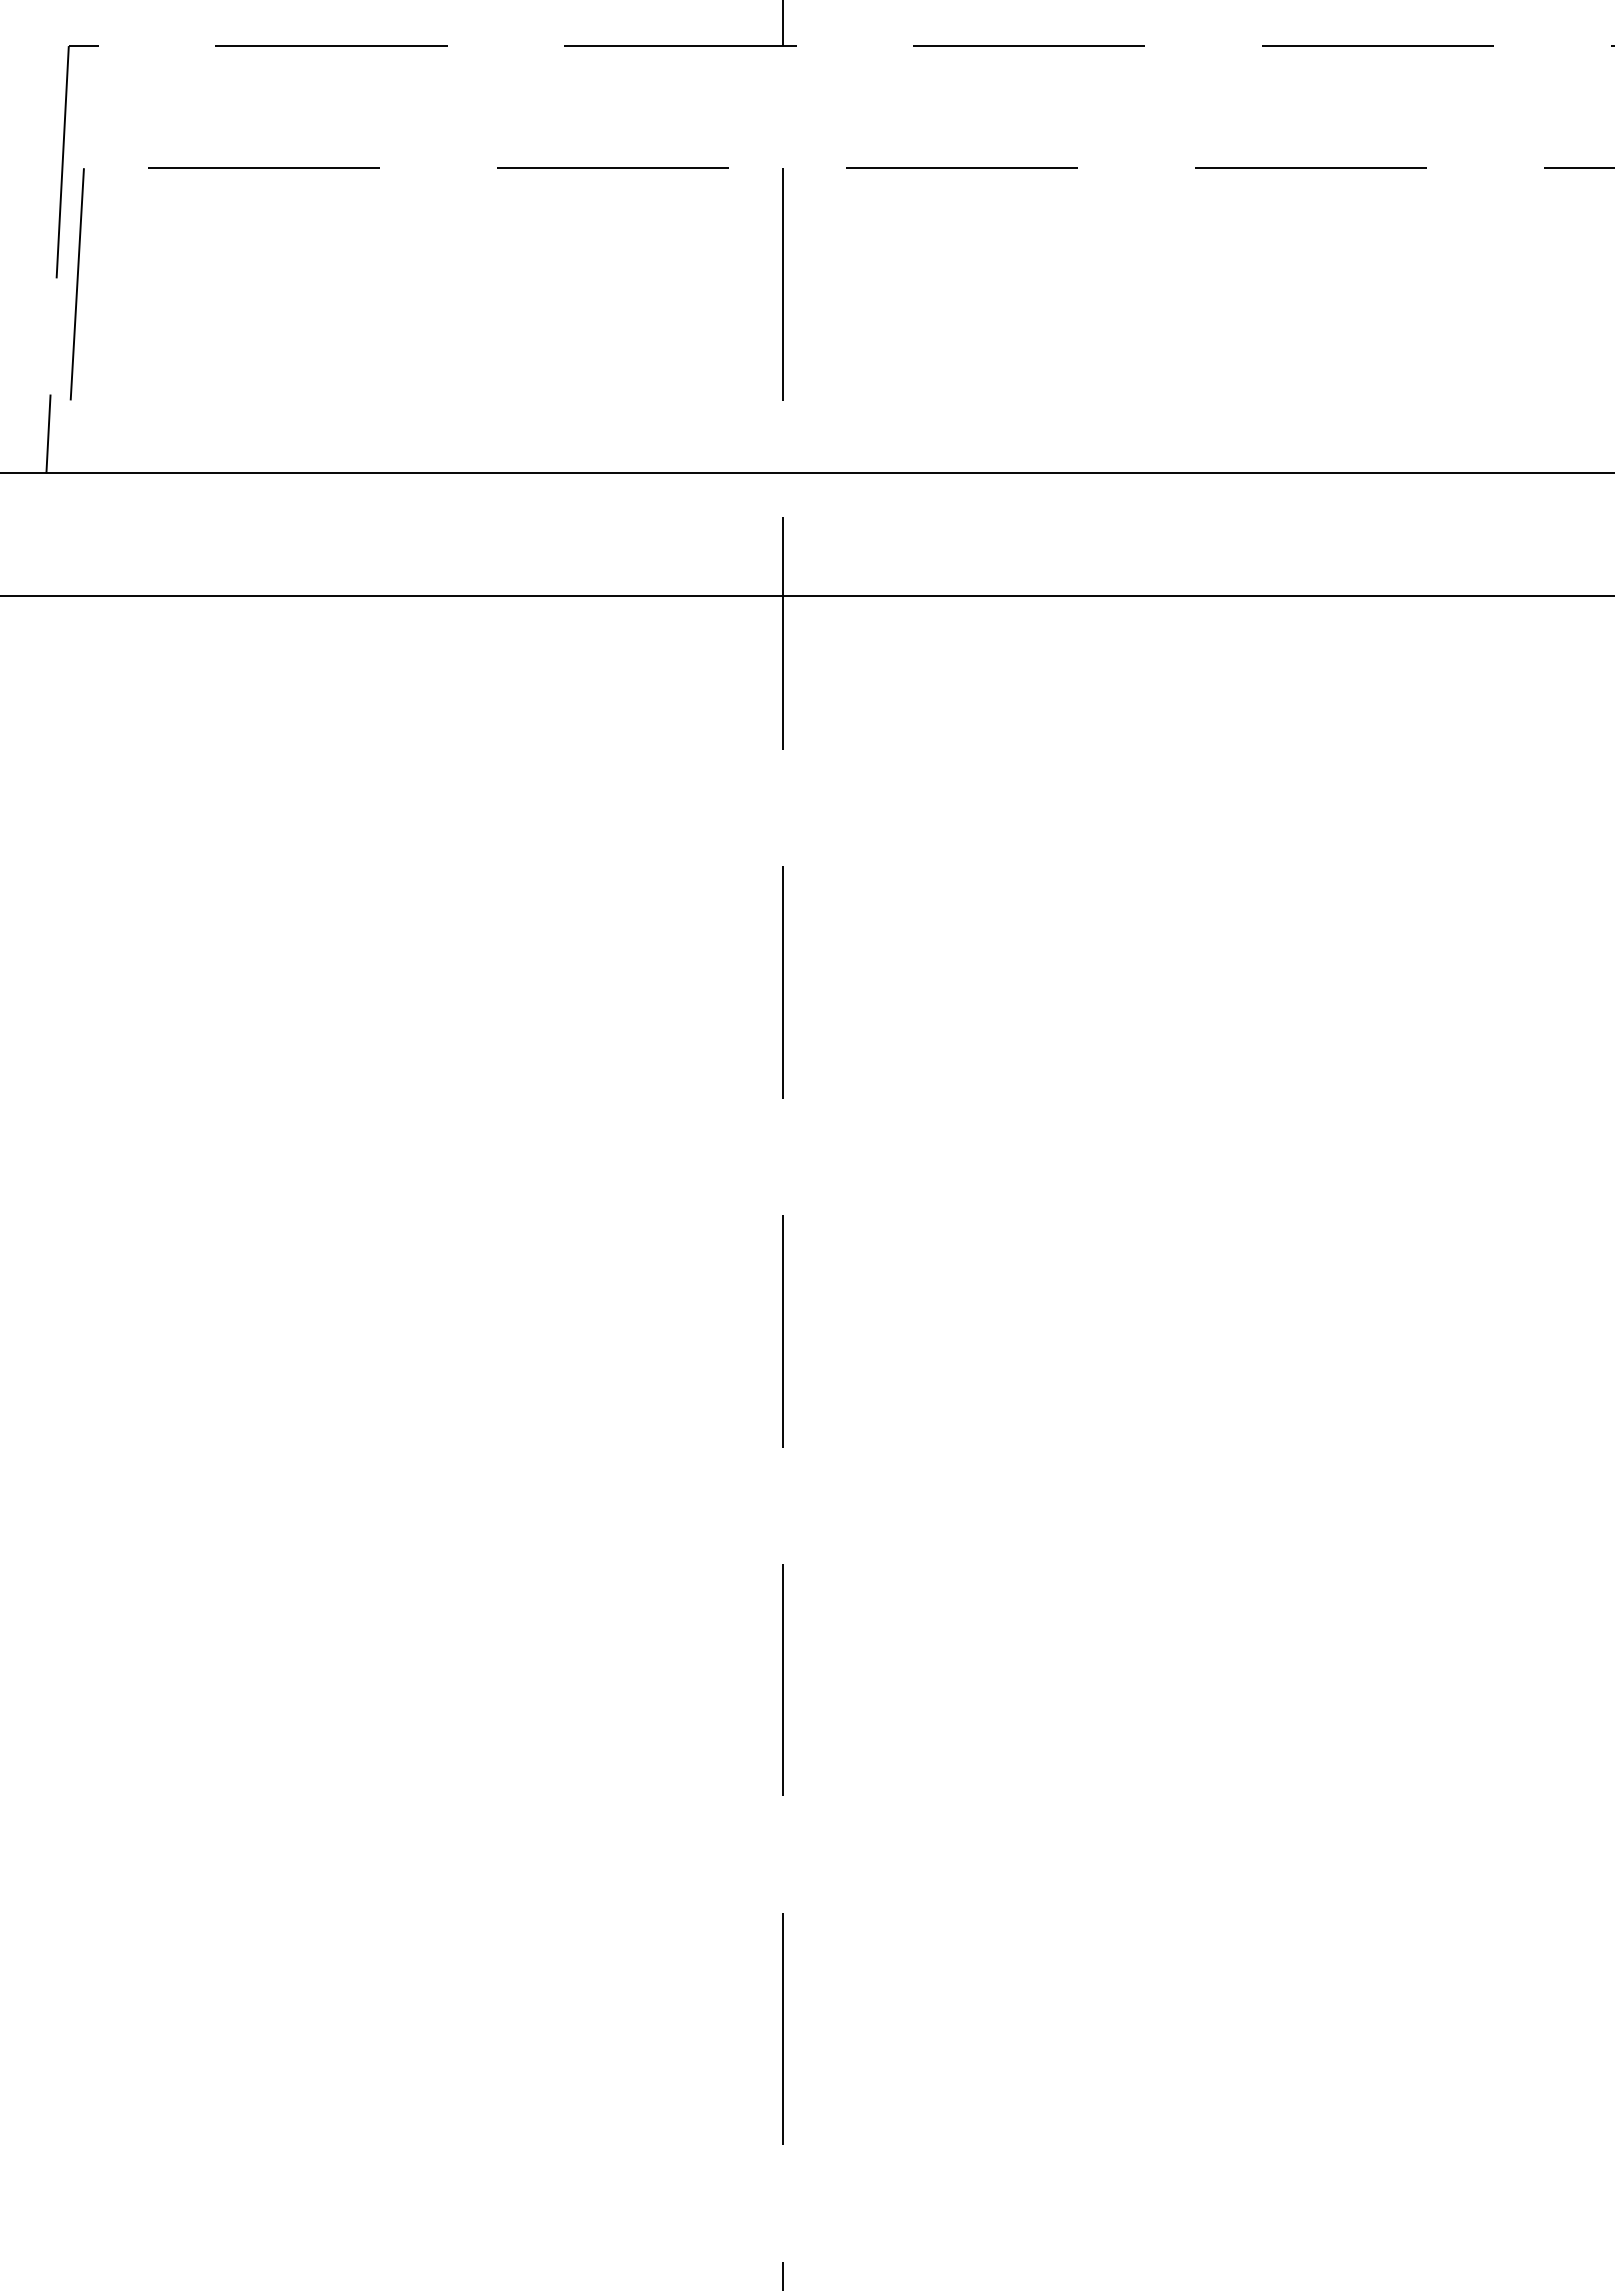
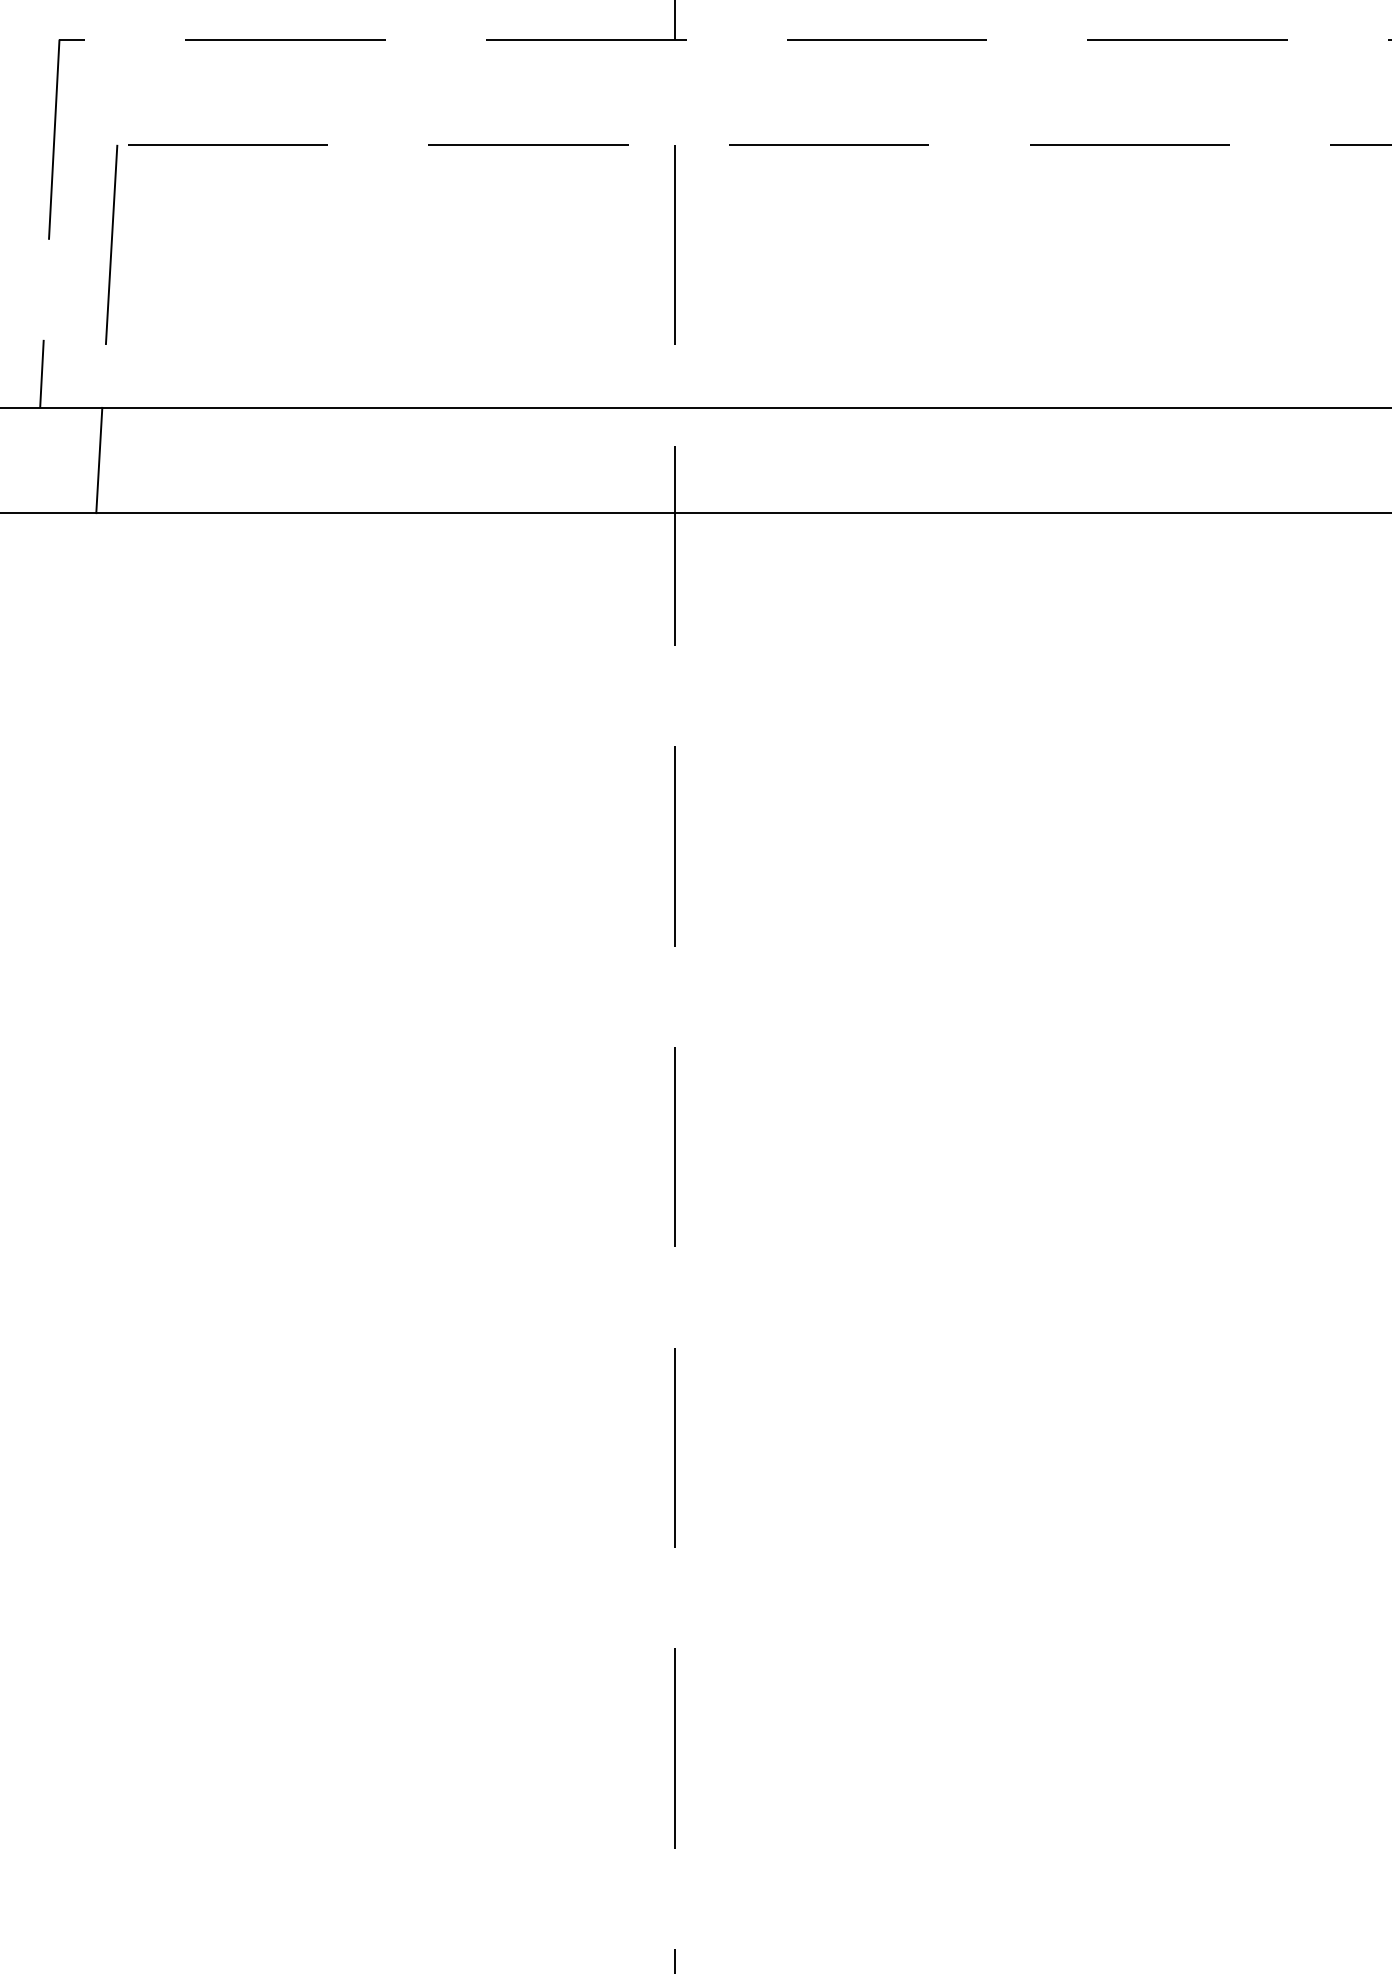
line: (76, 284) -> (110, 245), moved
line: (114, 534) -> (98, 460), added

